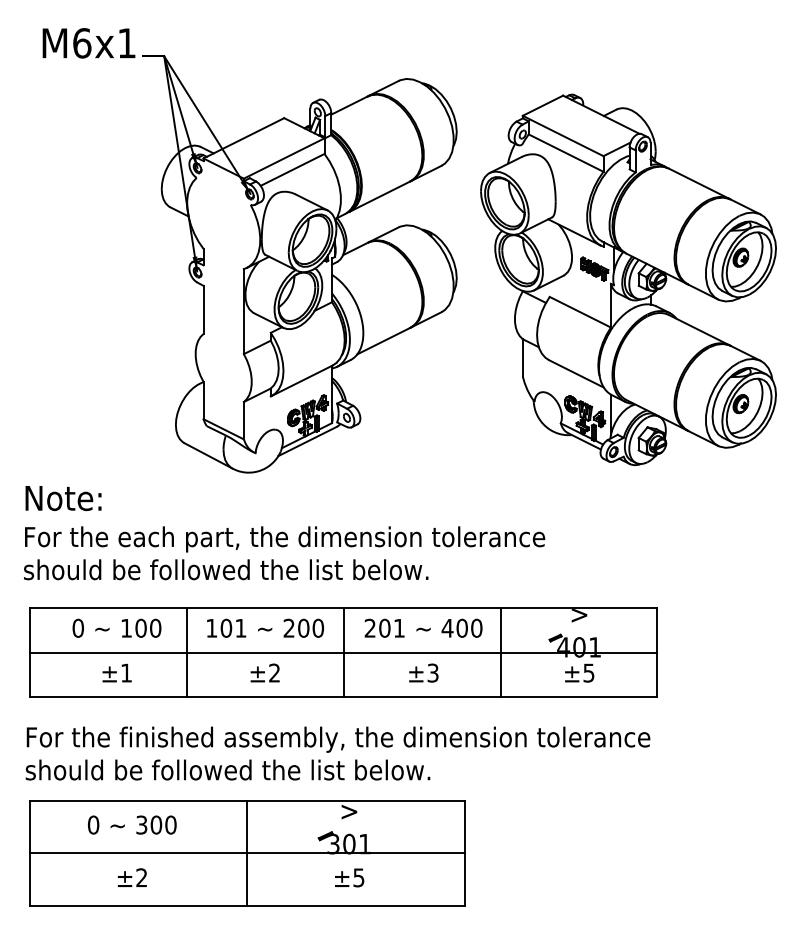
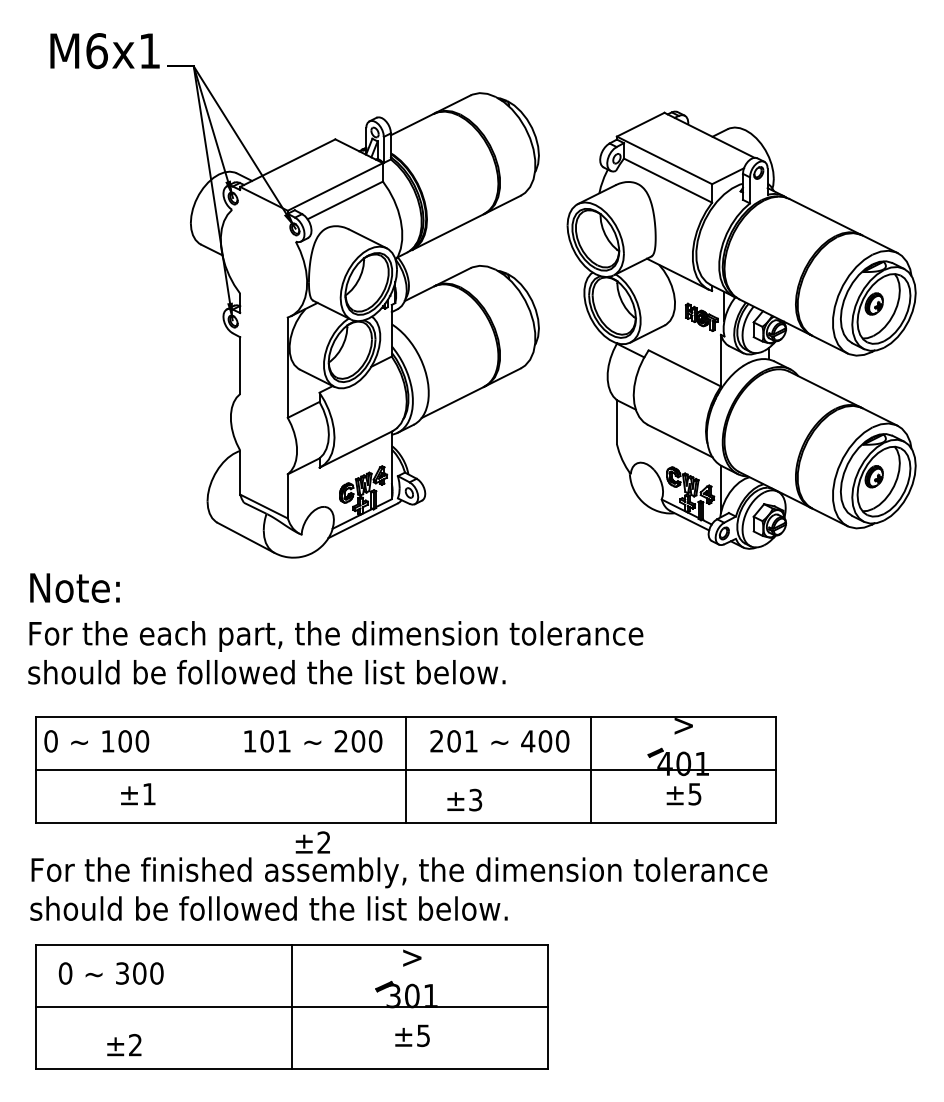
text: (116, 627) -> (96, 740), moved
line: (187, 652) -> (221, 769), removed
text: (264, 672) -> (312, 841), moved
text: (423, 672) -> (464, 799), moved
text: (132, 824) -> (111, 972), moved
text: (131, 877) -> (123, 1044), moved

